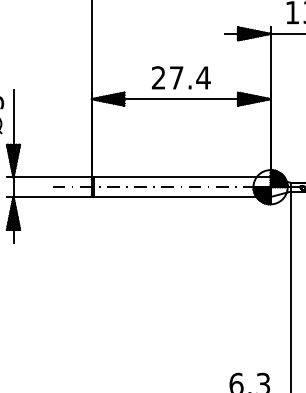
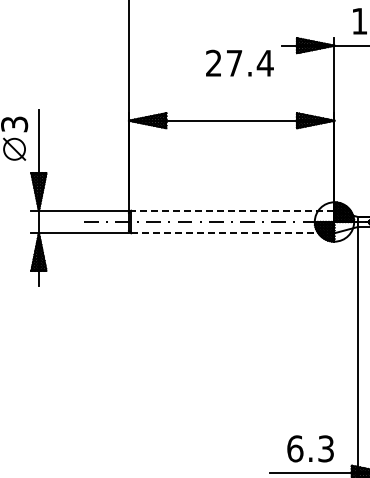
text: (181, 77) -> (239, 62), moved
line: (181, 177) -> (232, 210), solid -> dashed
line: (181, 197) -> (232, 233), solid -> dashed

